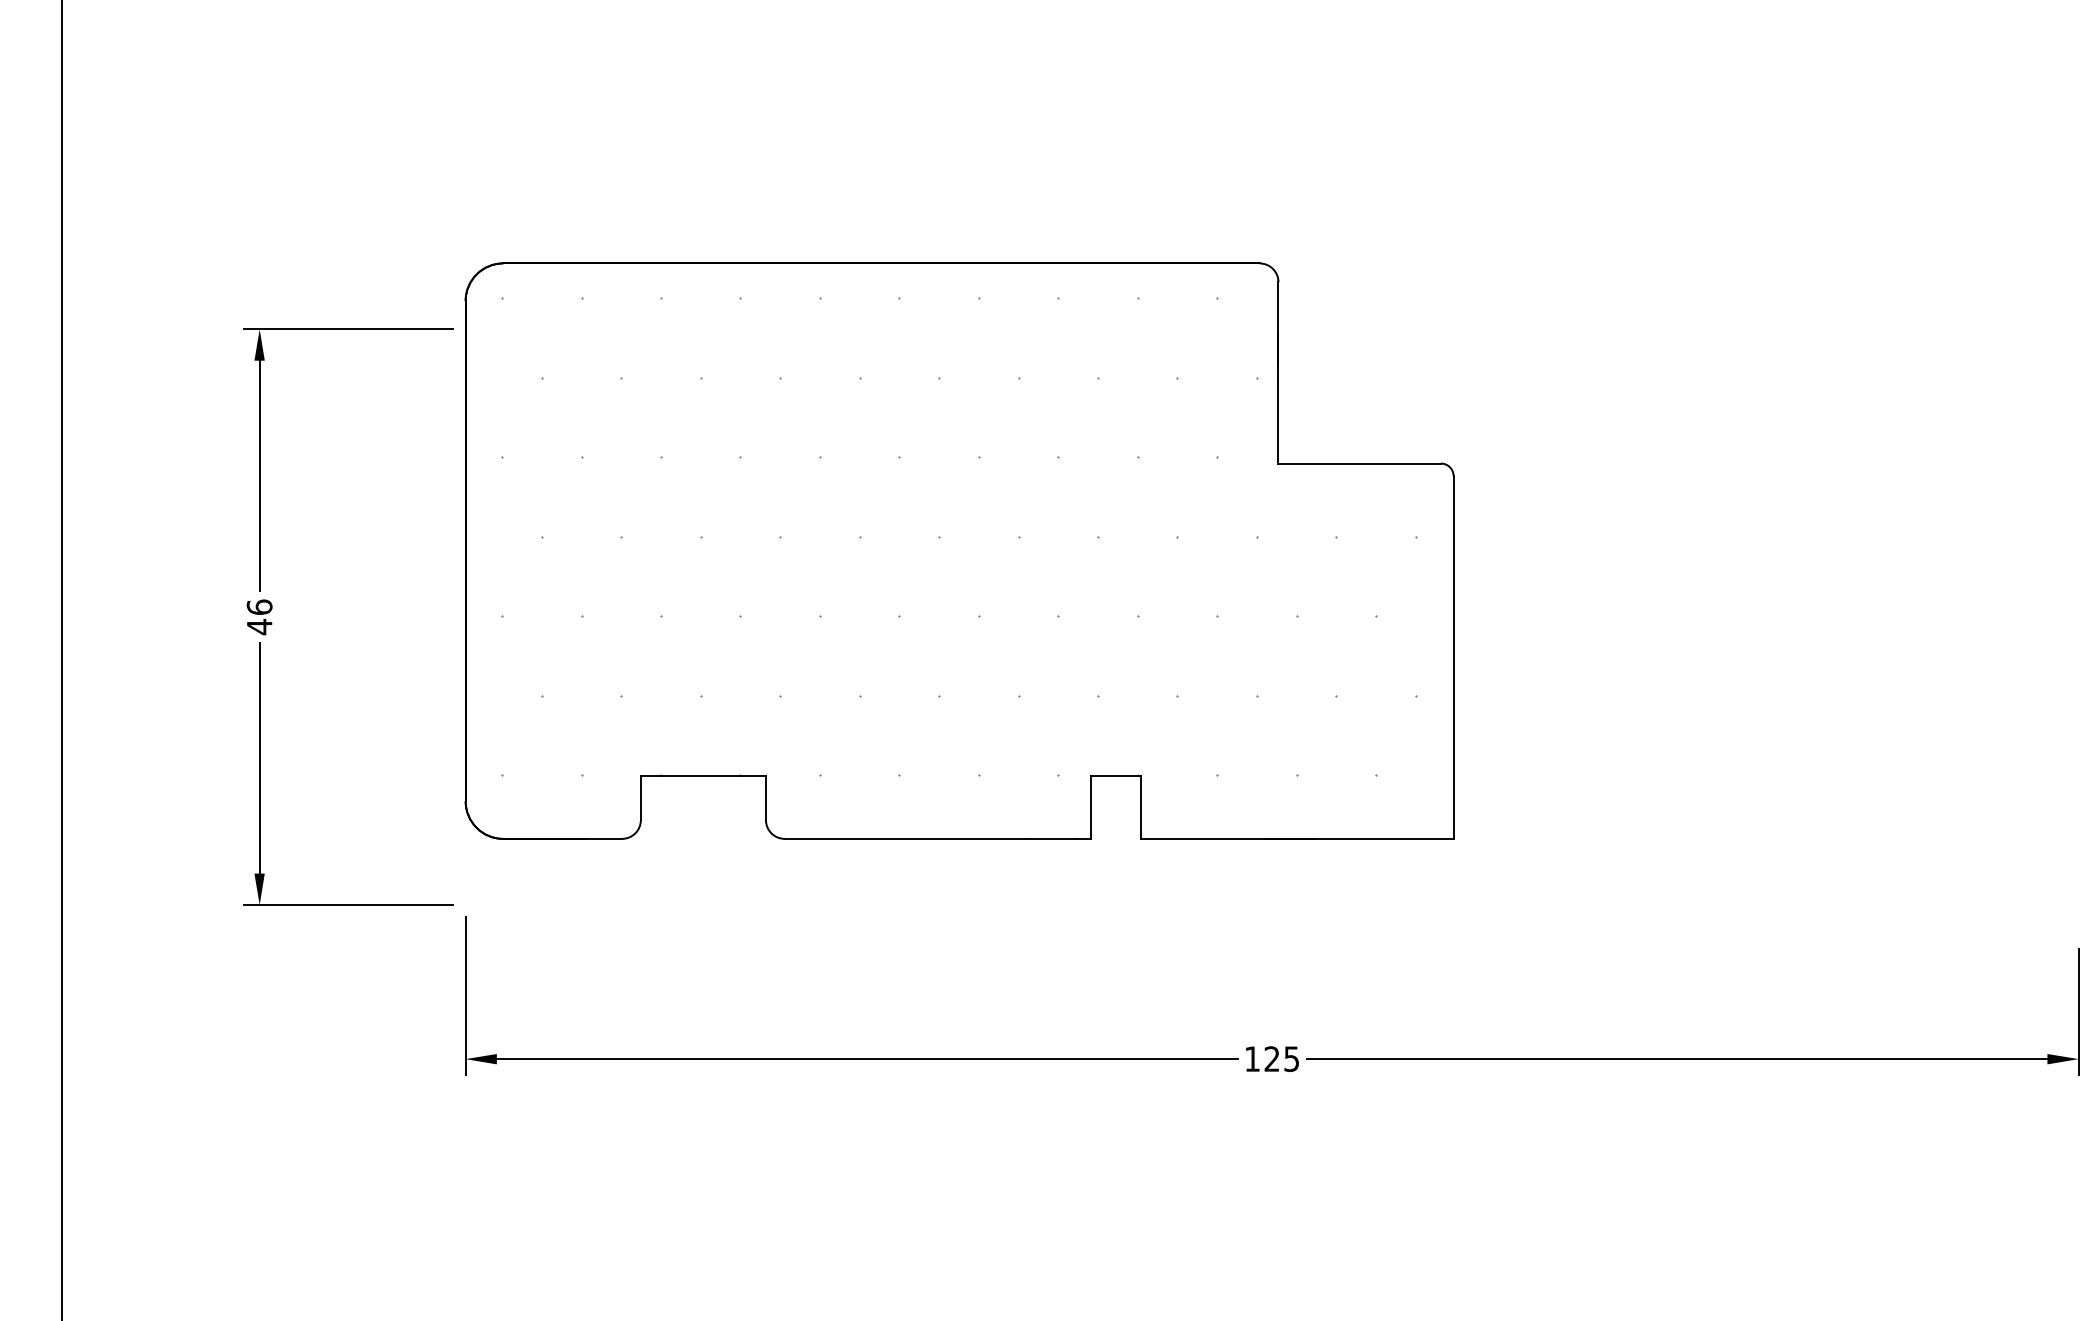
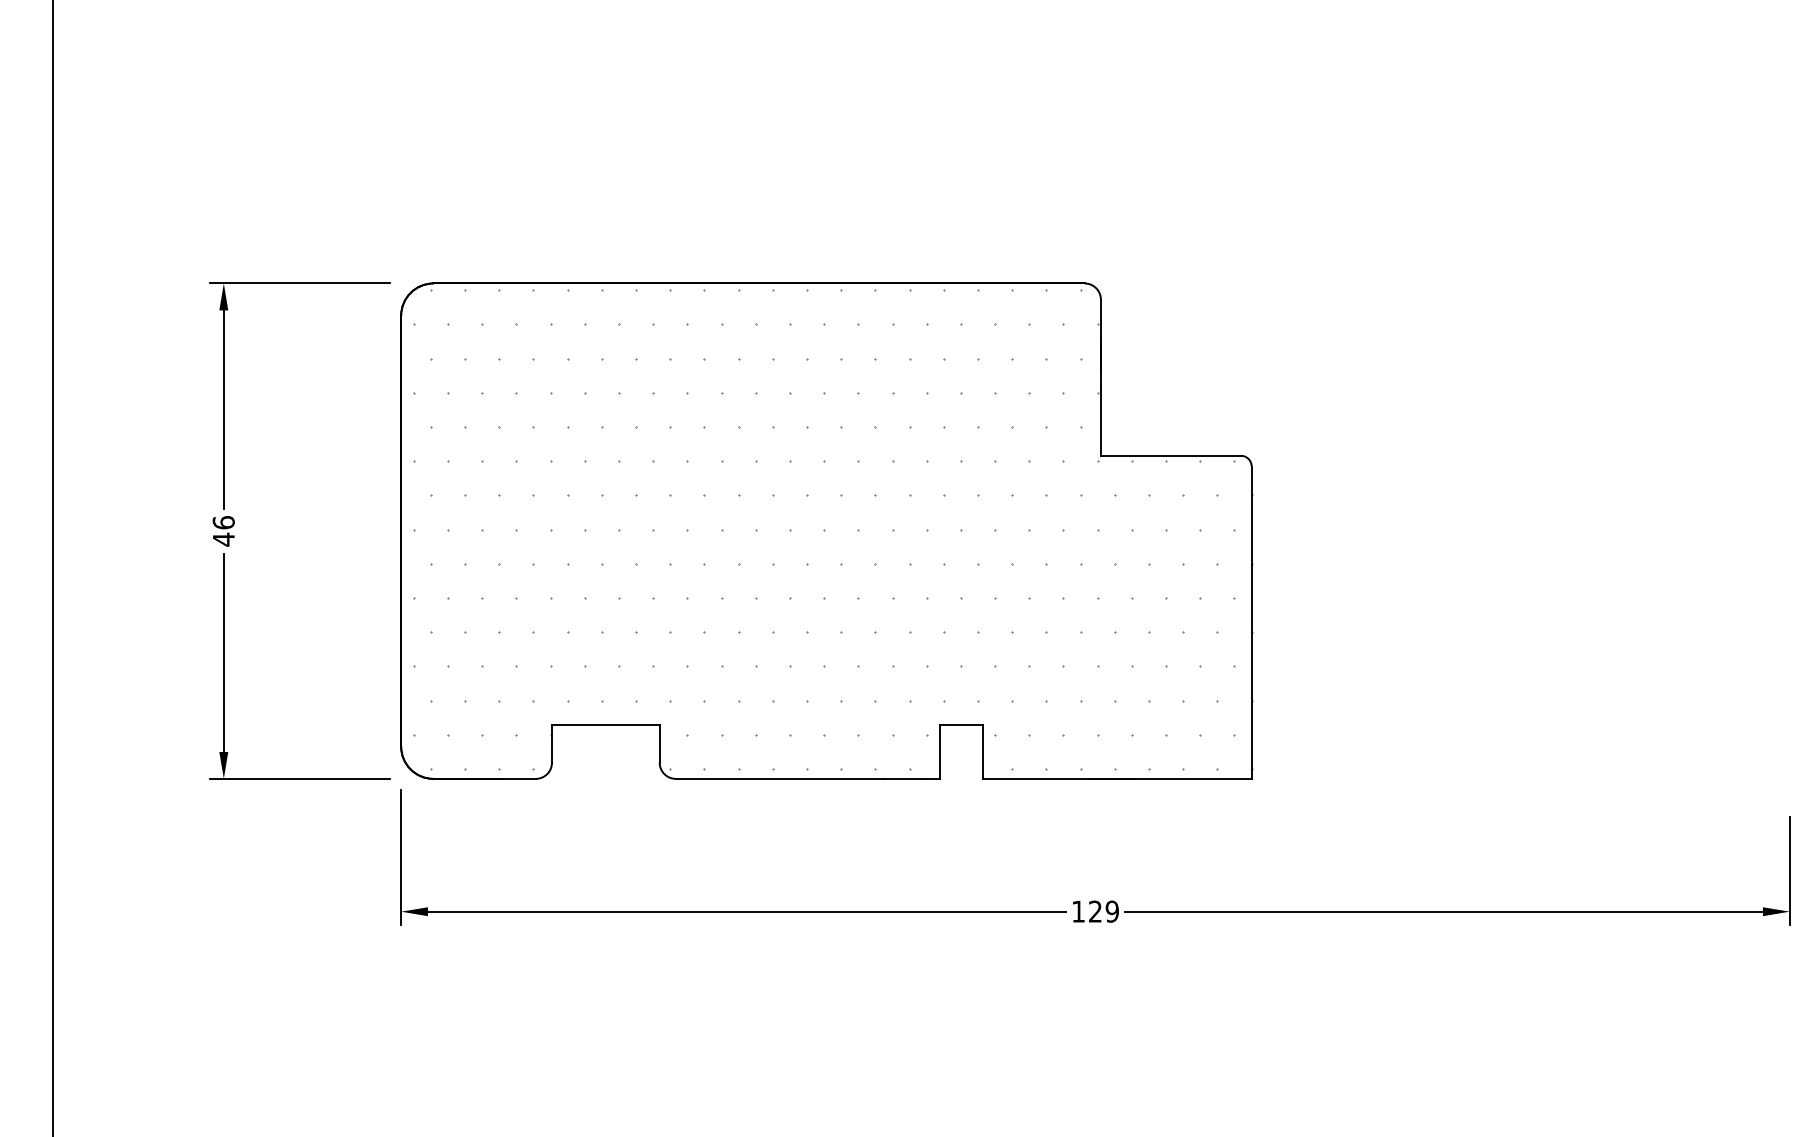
part: (959, 550) -> (826, 530), moved
text: (1291, 1058) -> (1112, 911), 125 -> 129

